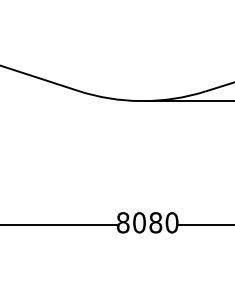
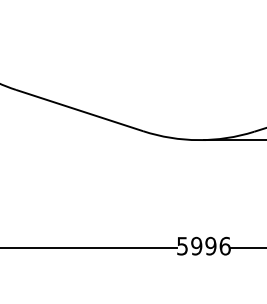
text: (147, 222) -> (203, 245), 8080 -> 5996

